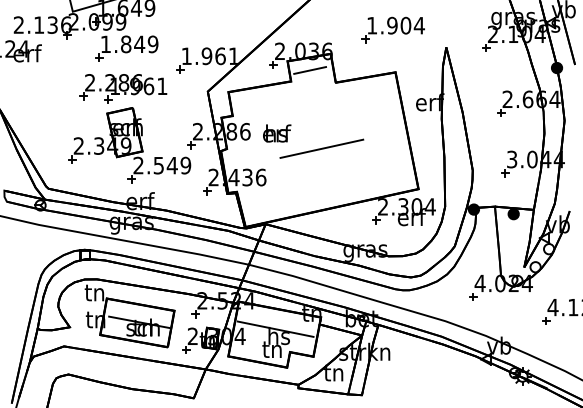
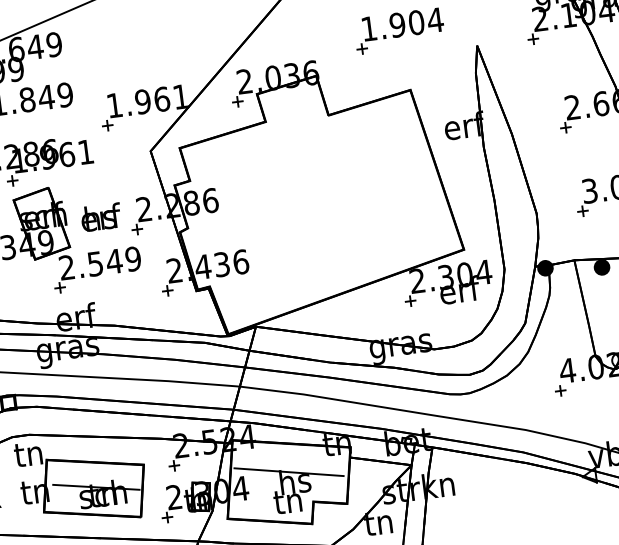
line: (310, 70) -> (290, 102), removed
text: (277, 133) -> (101, 217), moved
line: (321, 148) -> (320, 210), removed

